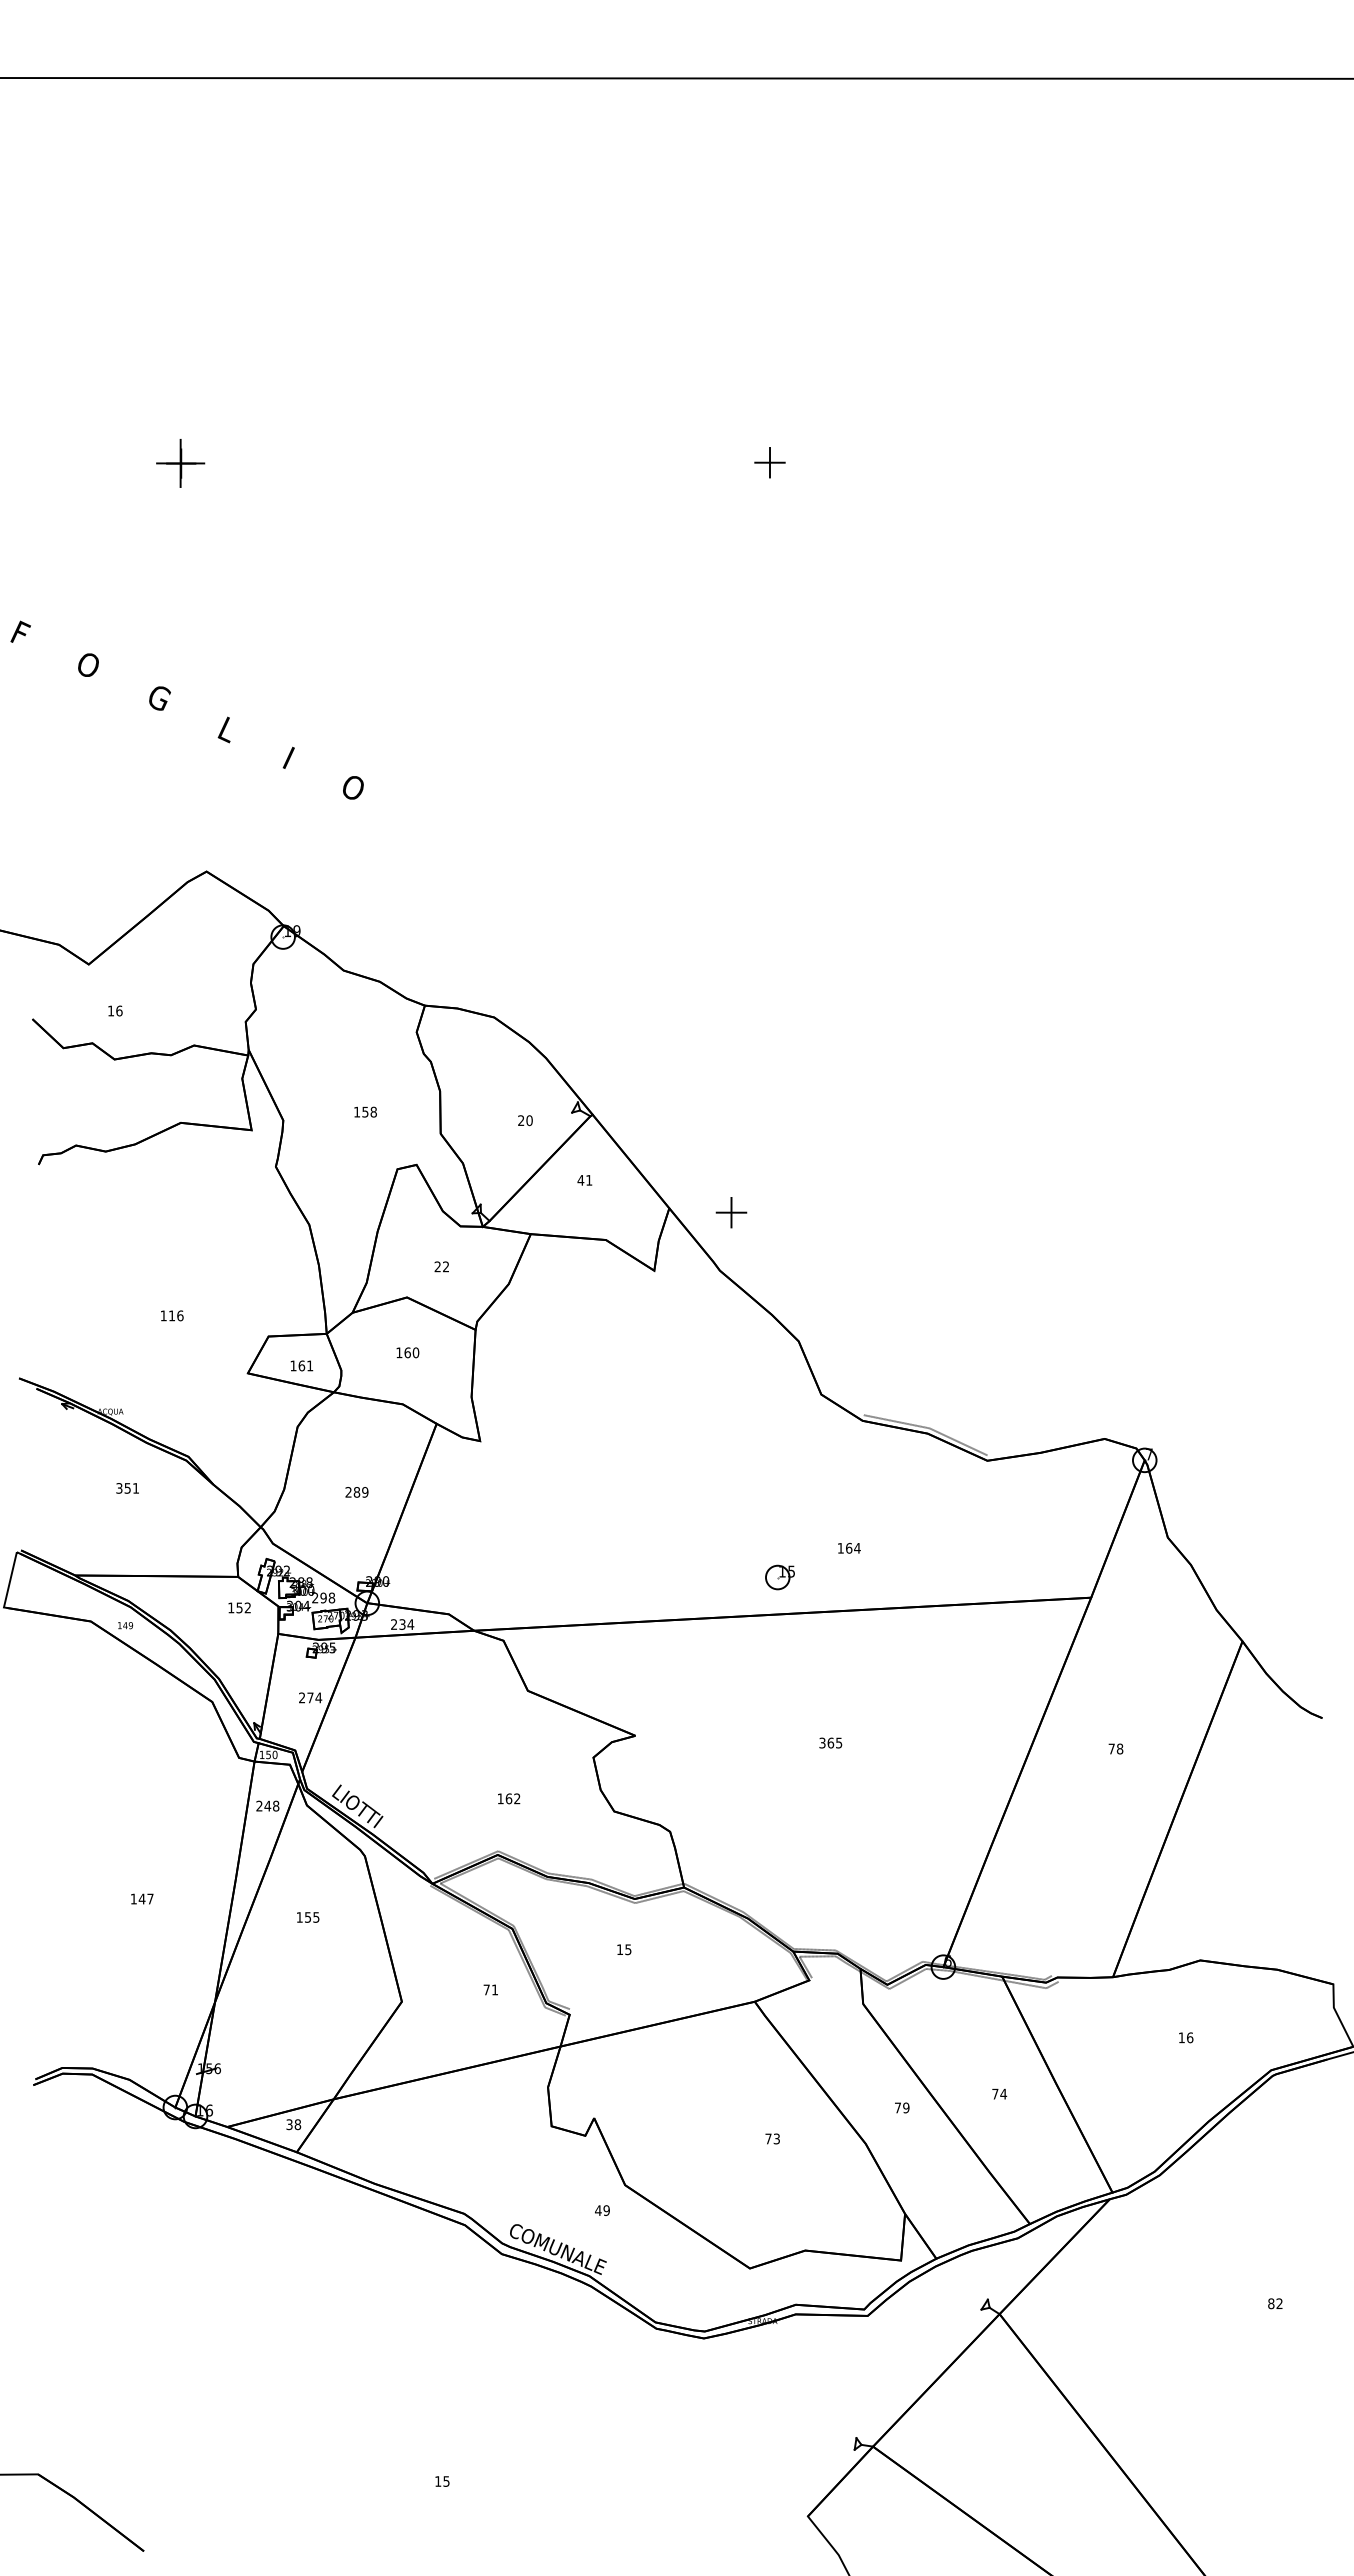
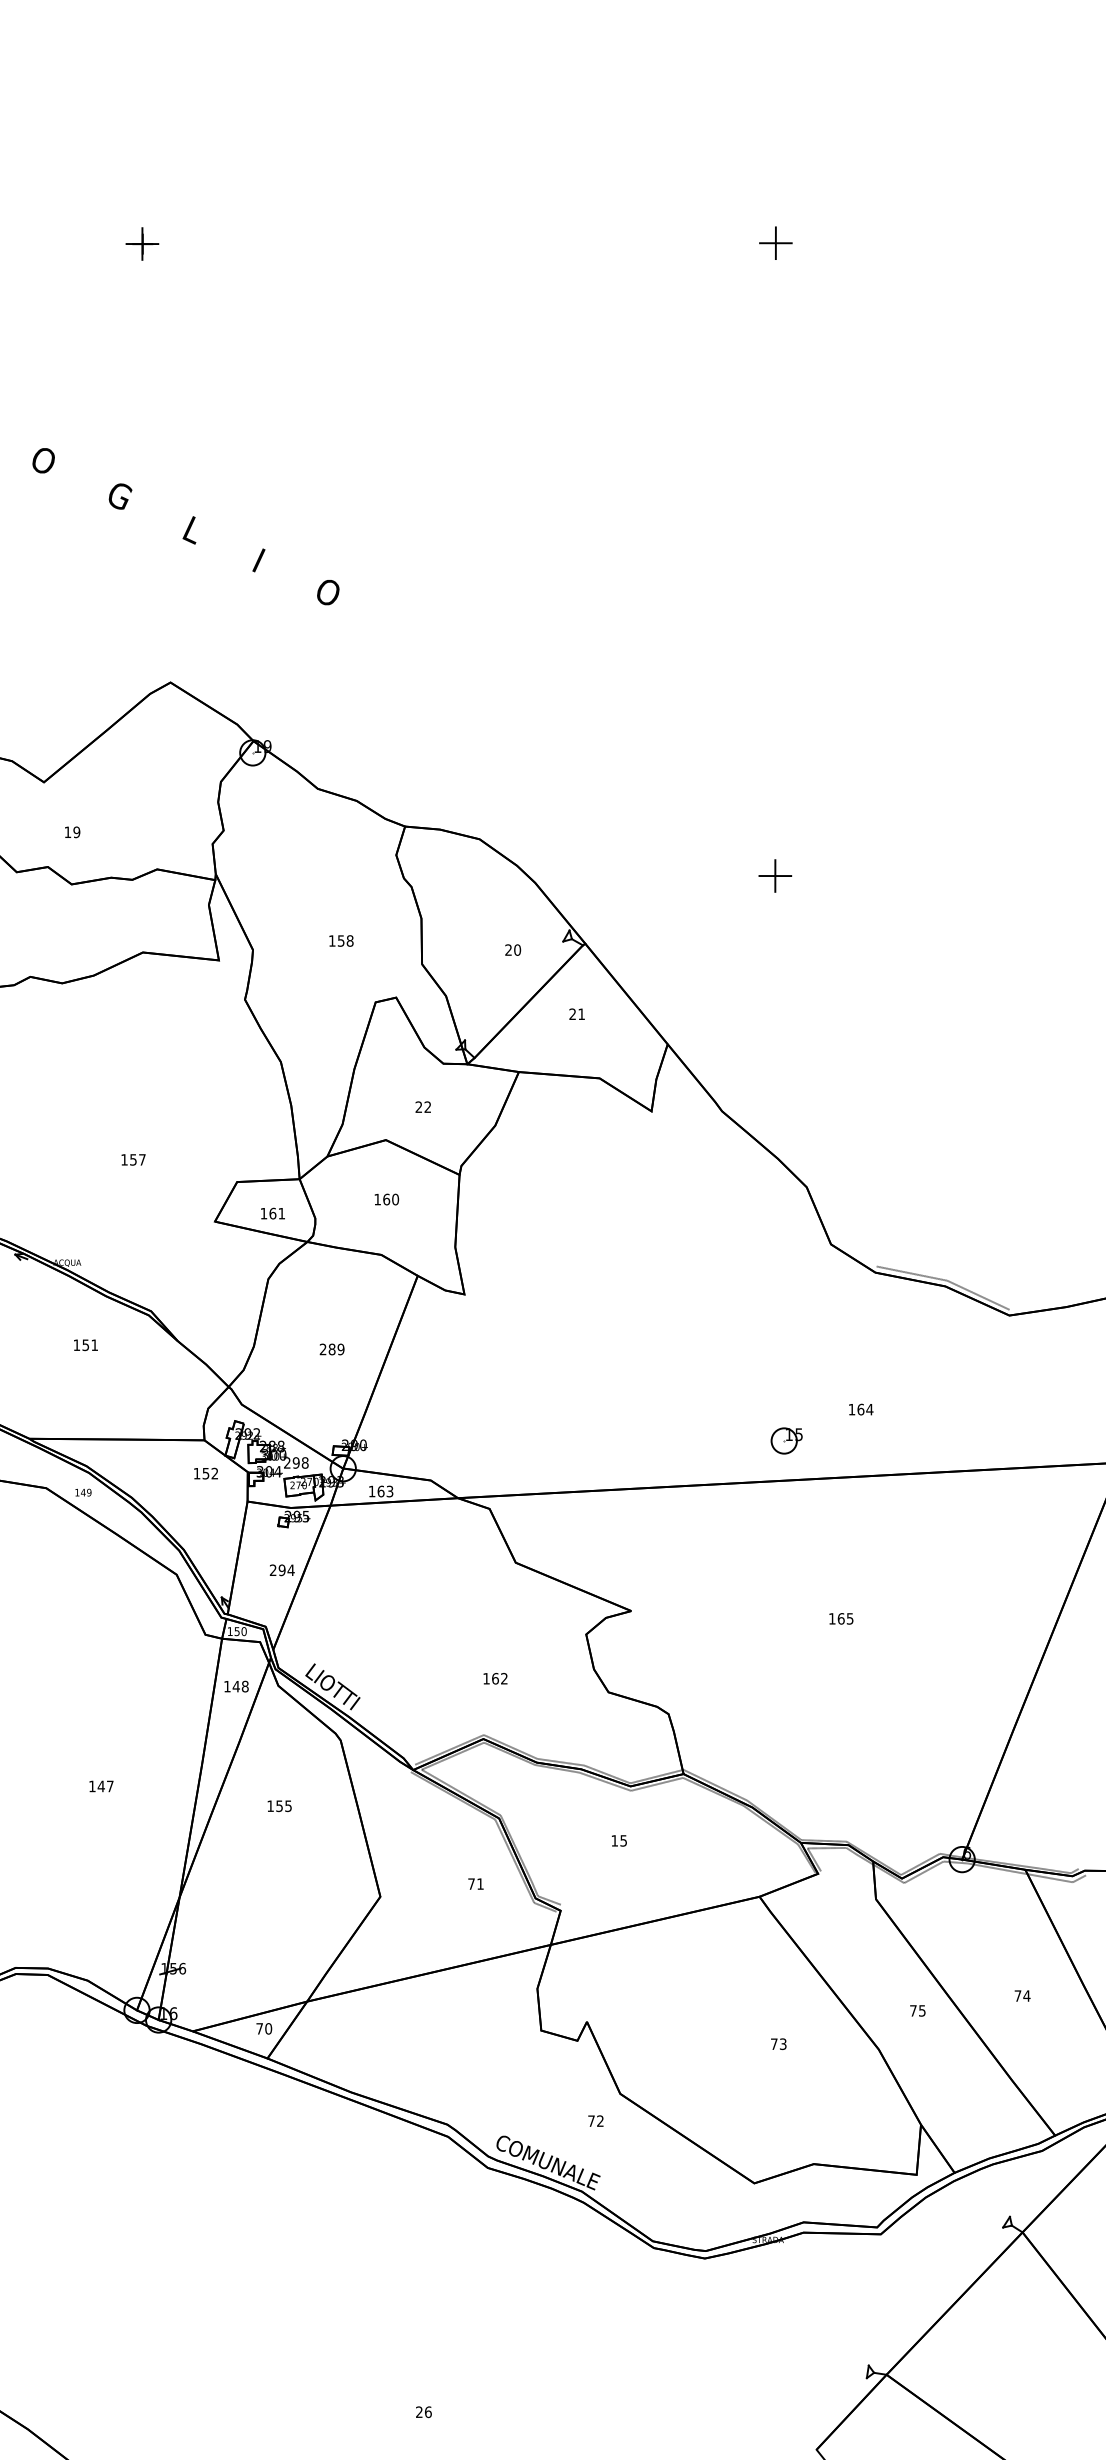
part: (179, 463) -> (141, 244), size x0.62
text: (119, 1010) -> (76, 831), 16 -> 19
text: (580, 1180) -> (572, 1014), 41 -> 21
part: (731, 1212) -> (775, 875), moved
text: (176, 1315) -> (138, 1159), 116 -> 157
text: (119, 1488) -> (76, 1345), 351 -> 151
text: (402, 1624) -> (381, 1491), 234 -> 163
text: (310, 1697) -> (282, 1569), 274 -> 294
text: (822, 1742) -> (832, 1618), 365 -> 165
text: (259, 1805) -> (227, 1685), 248 -> 148
text: (906, 2107) -> (922, 2010), 79 -> 75
text: (293, 2124) -> (263, 2028), 38 -> 70
text: (602, 2210) -> (595, 2121), 49 -> 72
text: (442, 2481) -> (424, 2412), 15 -> 26

